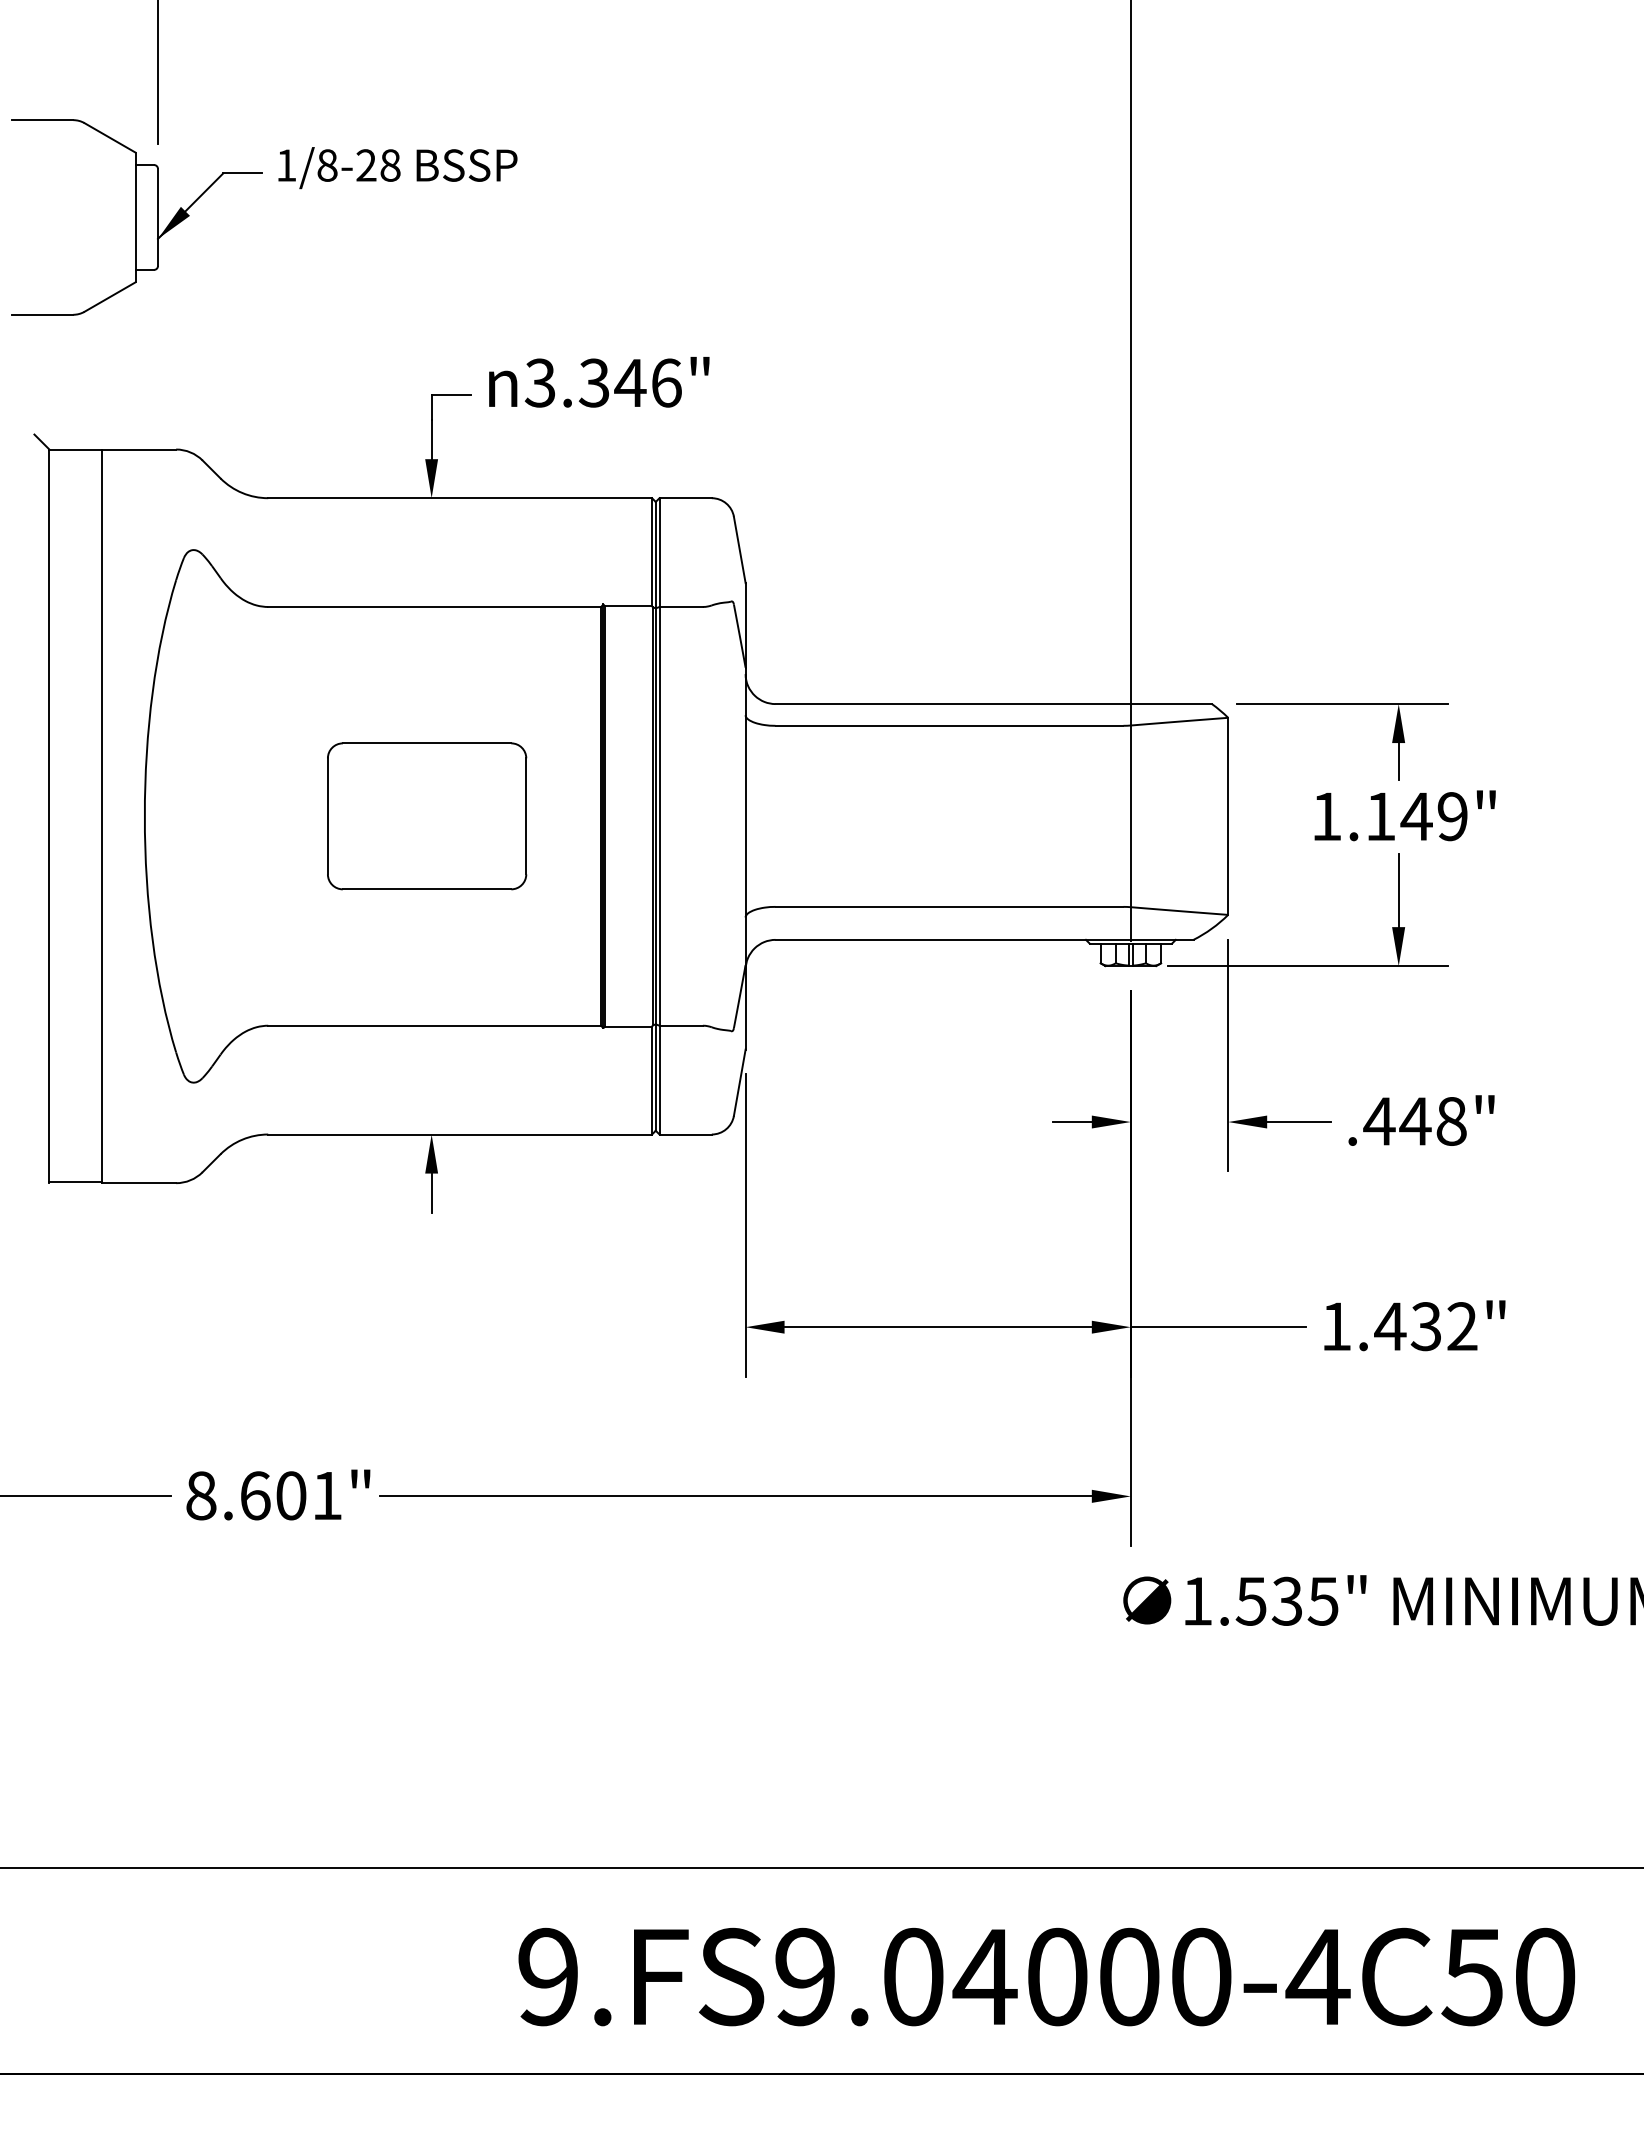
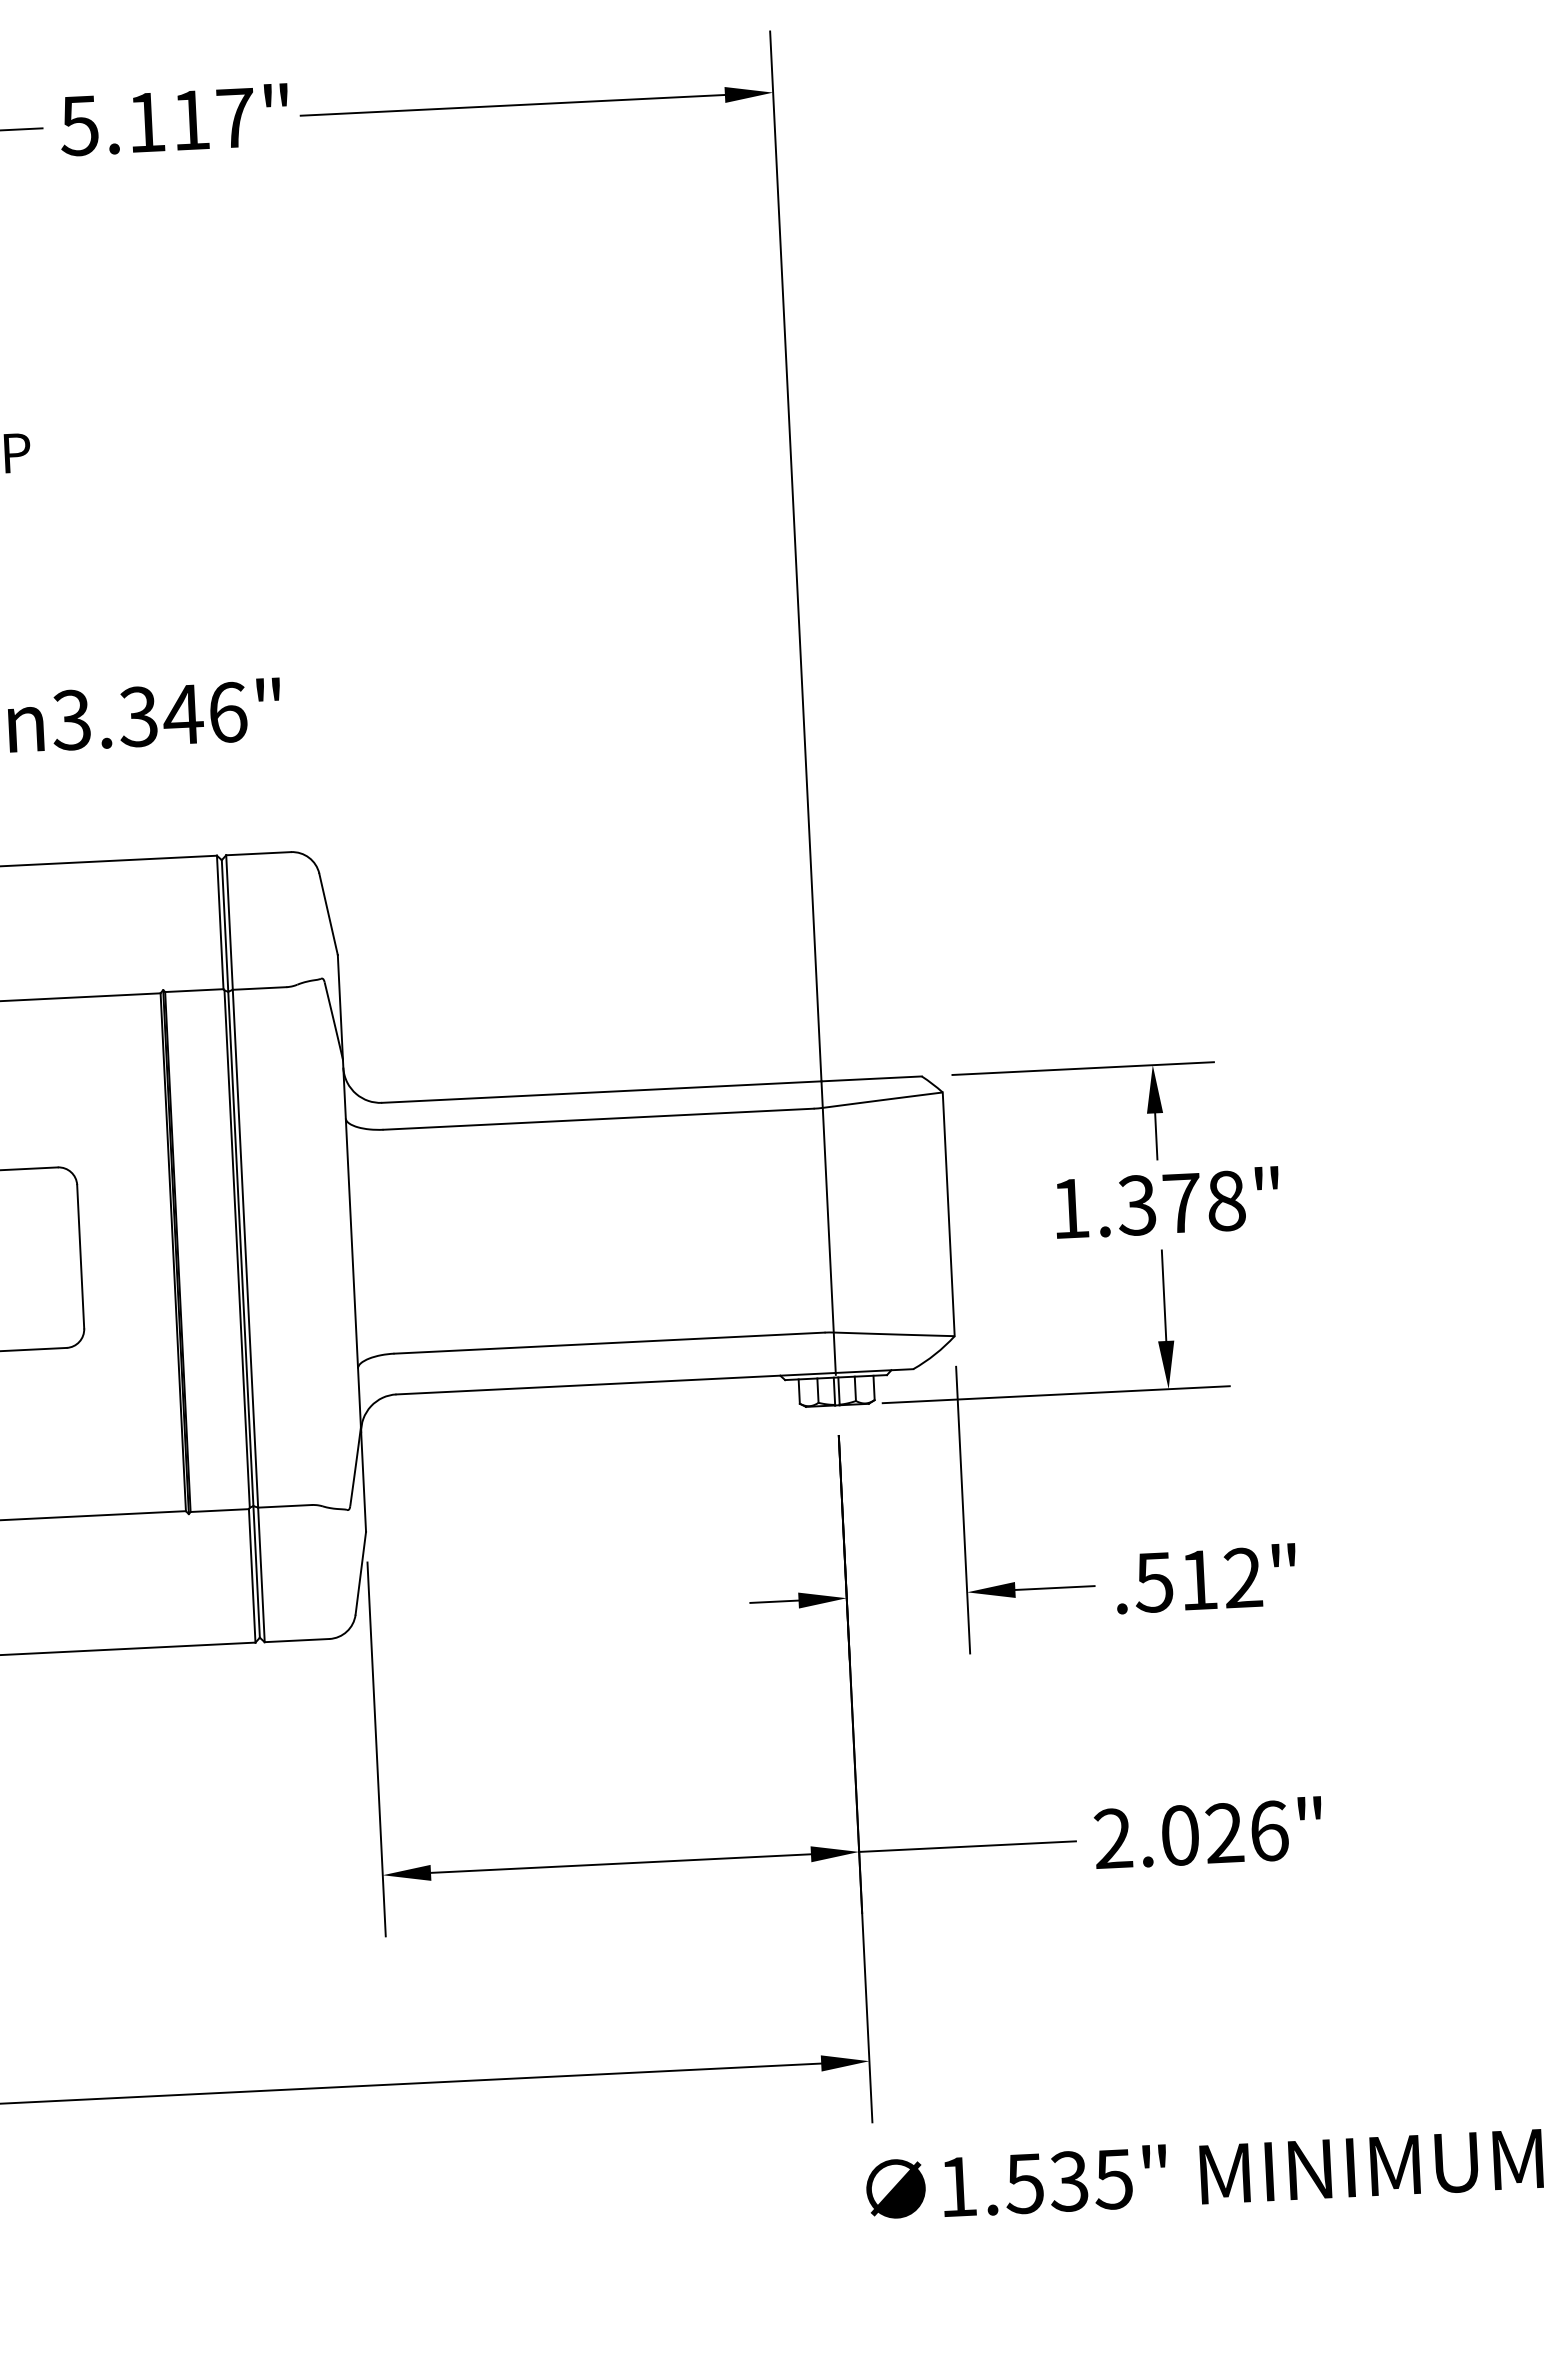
text: (1416, 816) -> (1181, 1203), 1.149" -> 1.378"
text: (1414, 1120) -> (1197, 1579), .448" -> .512"
text: (1399, 1326) -> (1191, 1834), 1.432" -> 2.026"

